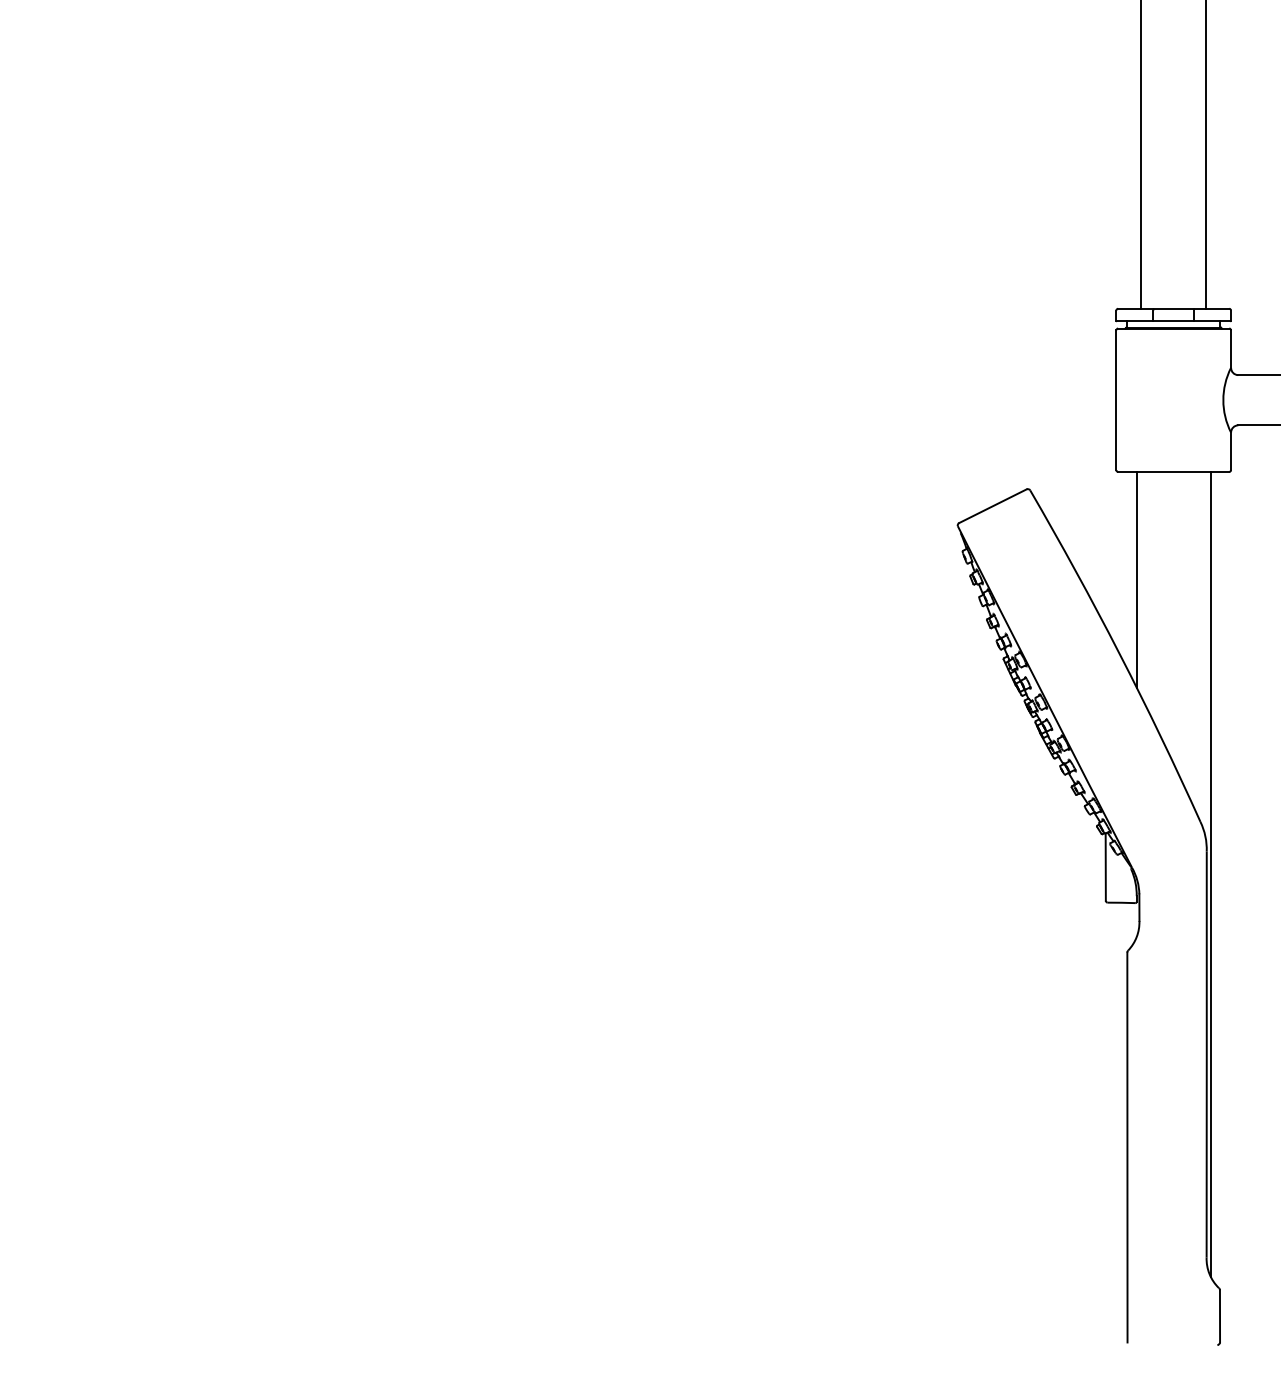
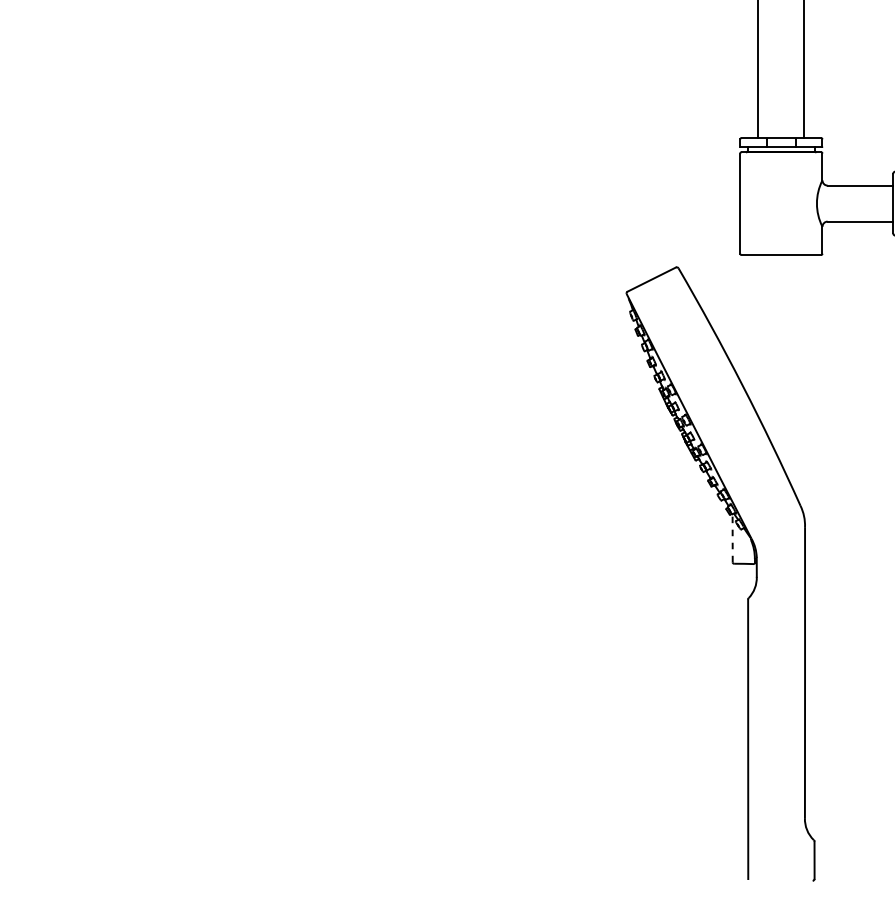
line: (1136, 579) -> (754, 332), removed
line: (1105, 867) -> (732, 538), solid -> dashed
line: (1210, 873) -> (807, 542), removed

